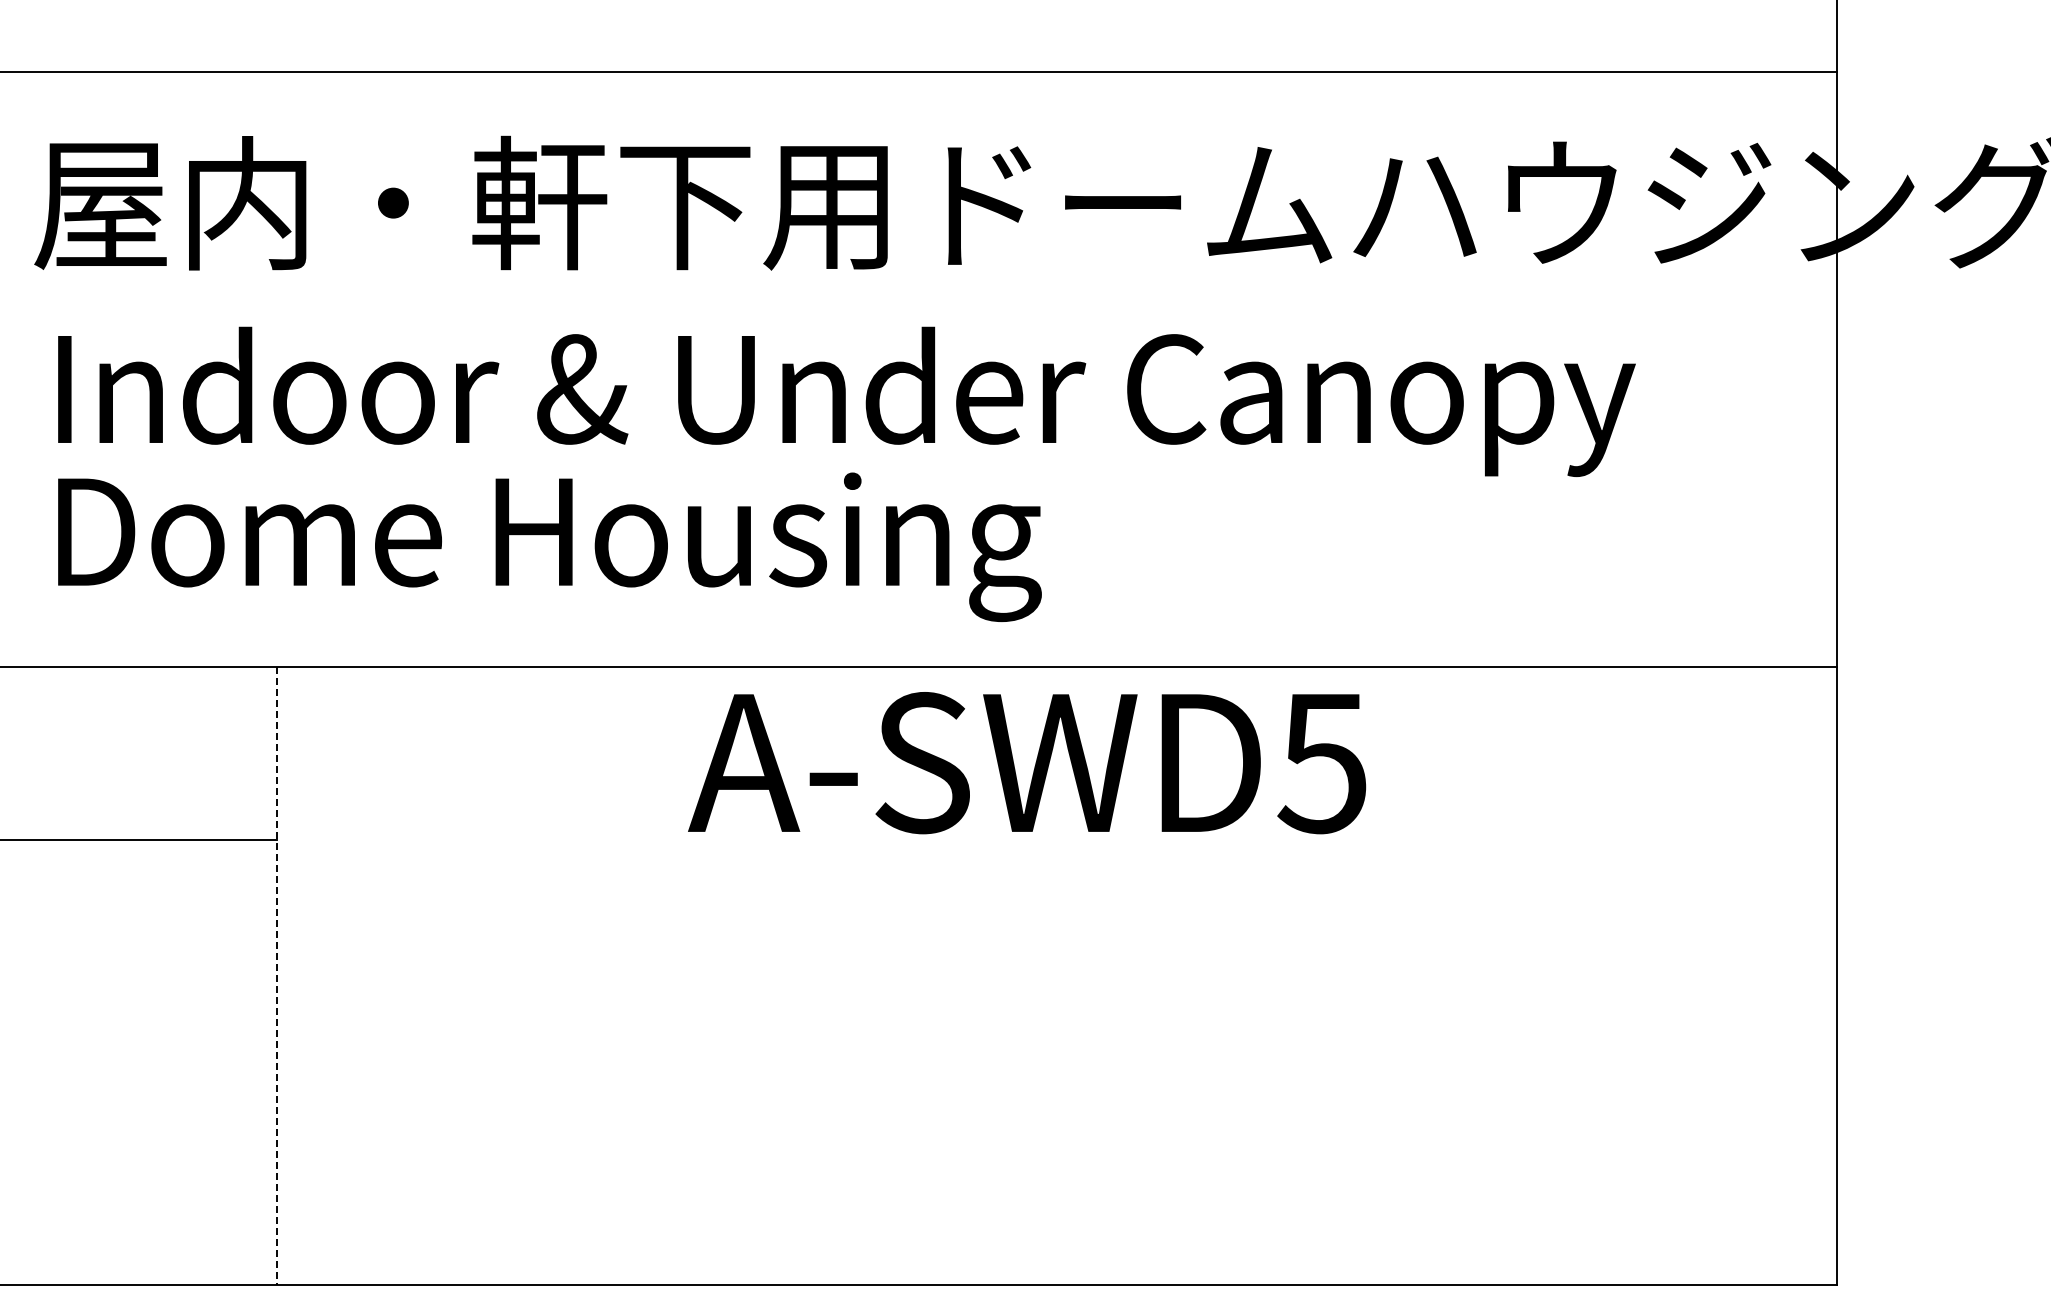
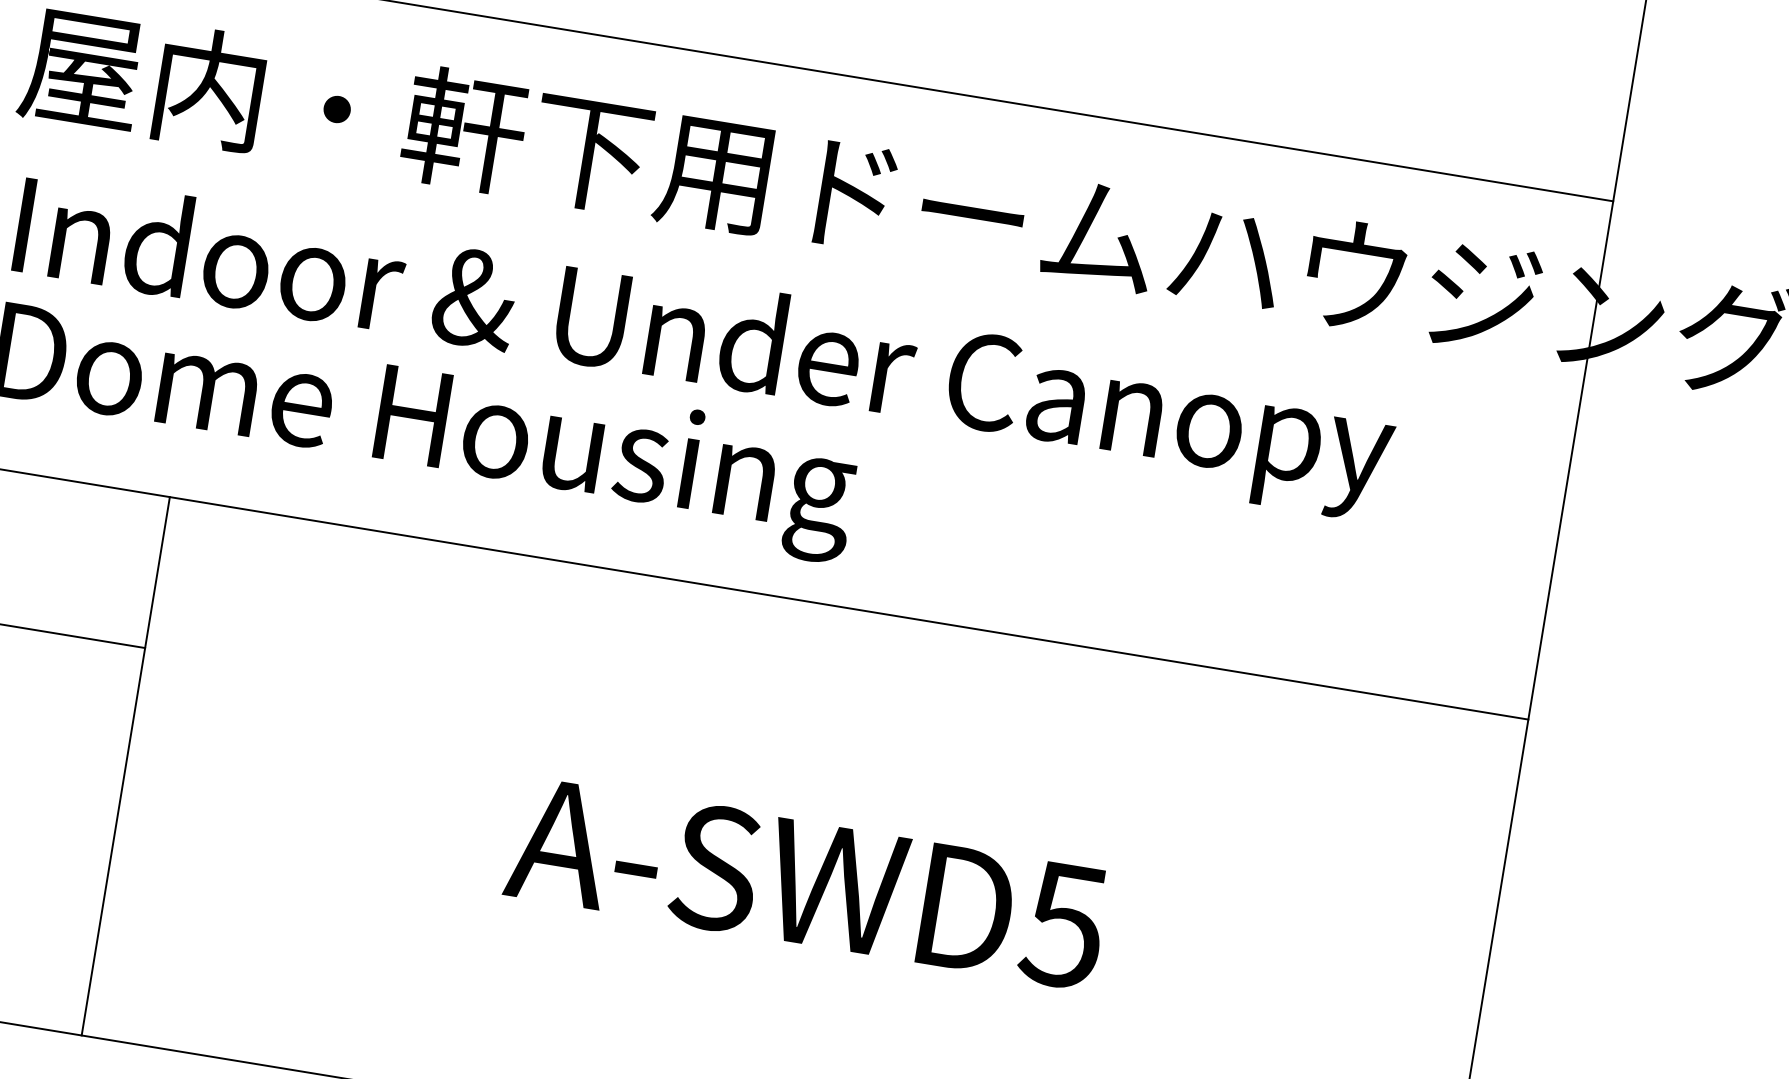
text: (1027, 763) -> (807, 883), moved
line: (277, 976) -> (125, 766), dashed -> solid

